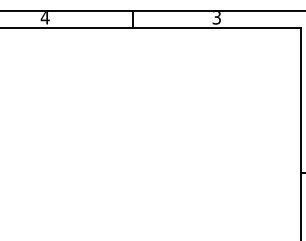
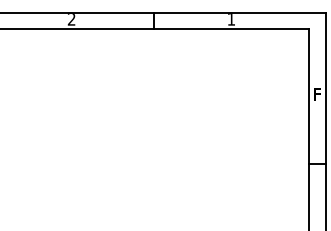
text: (45, 17) -> (71, 19), 4 -> 2
text: (216, 17) -> (231, 19), 3 -> 1

